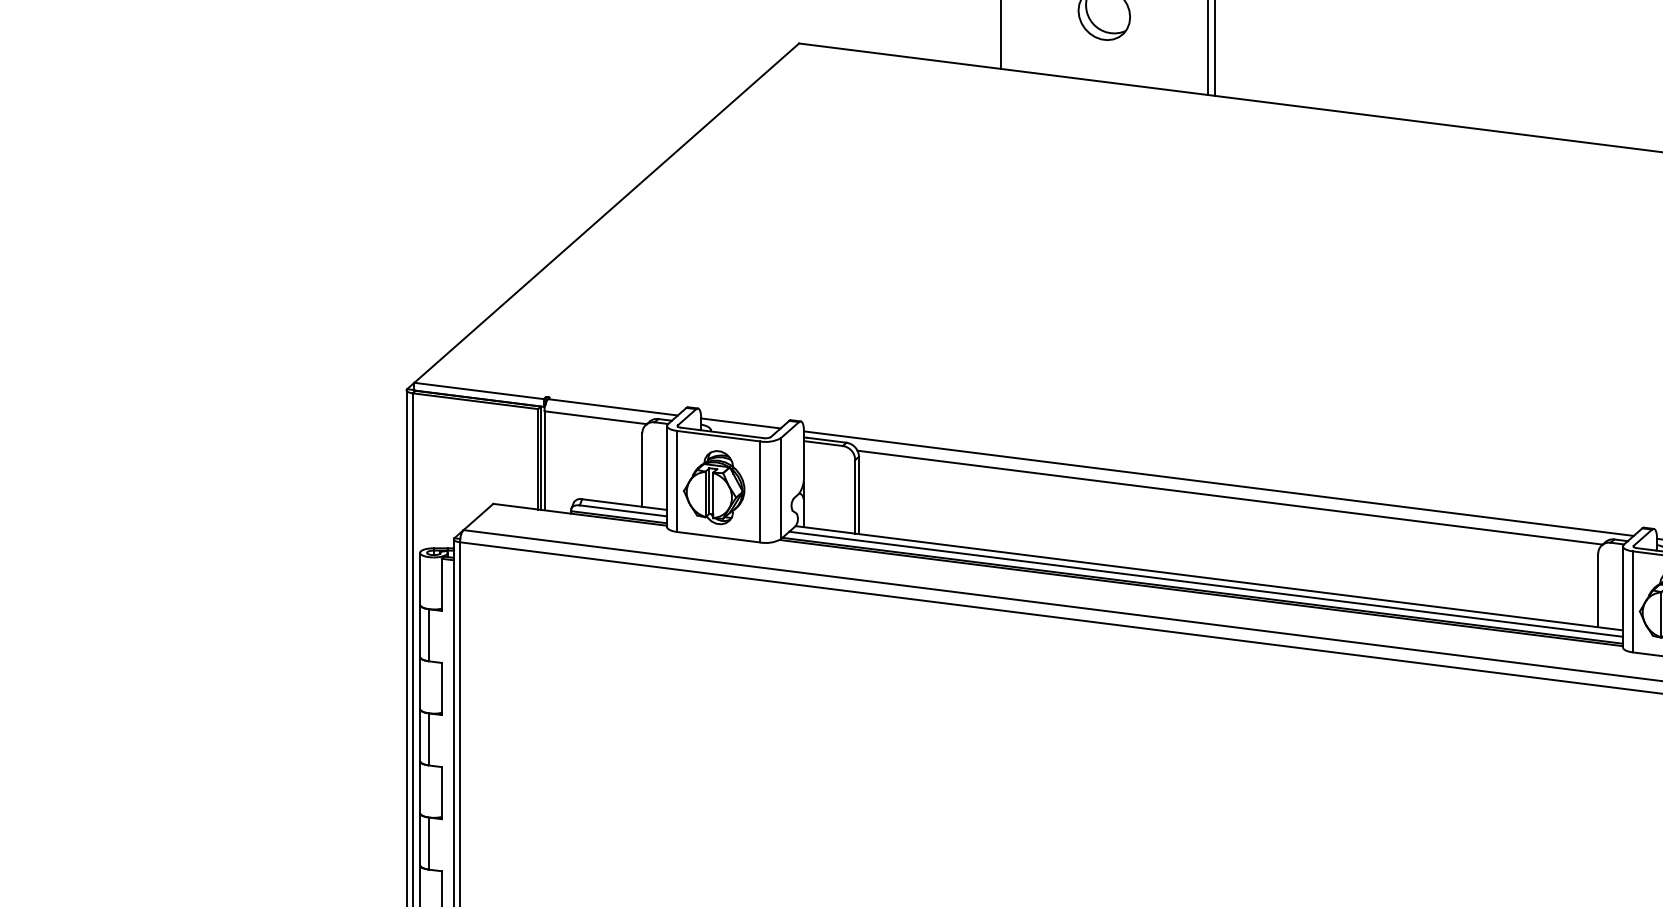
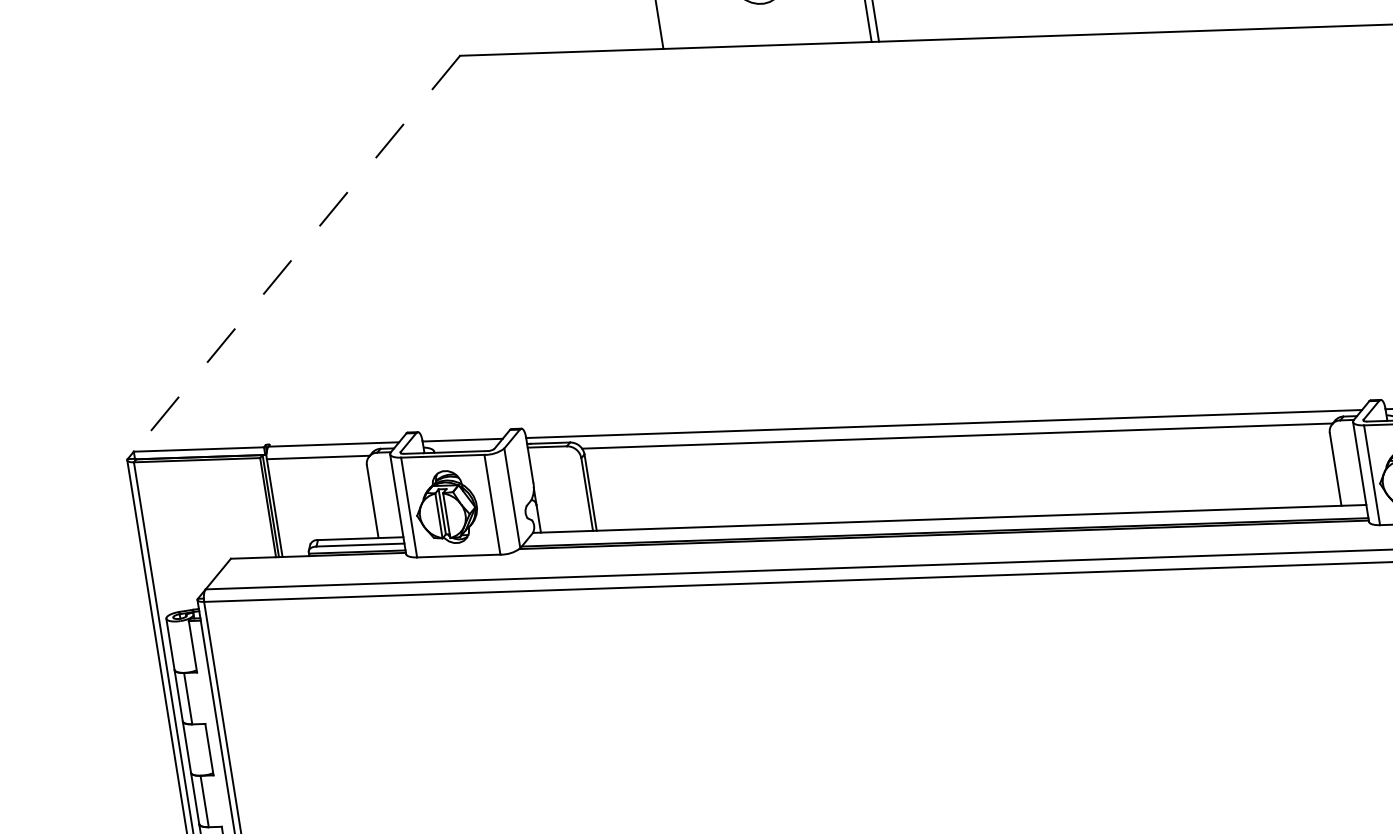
line: (606, 213) -> (296, 254), solid -> dashed
line: (1205, 583) -> (946, 524), removed

